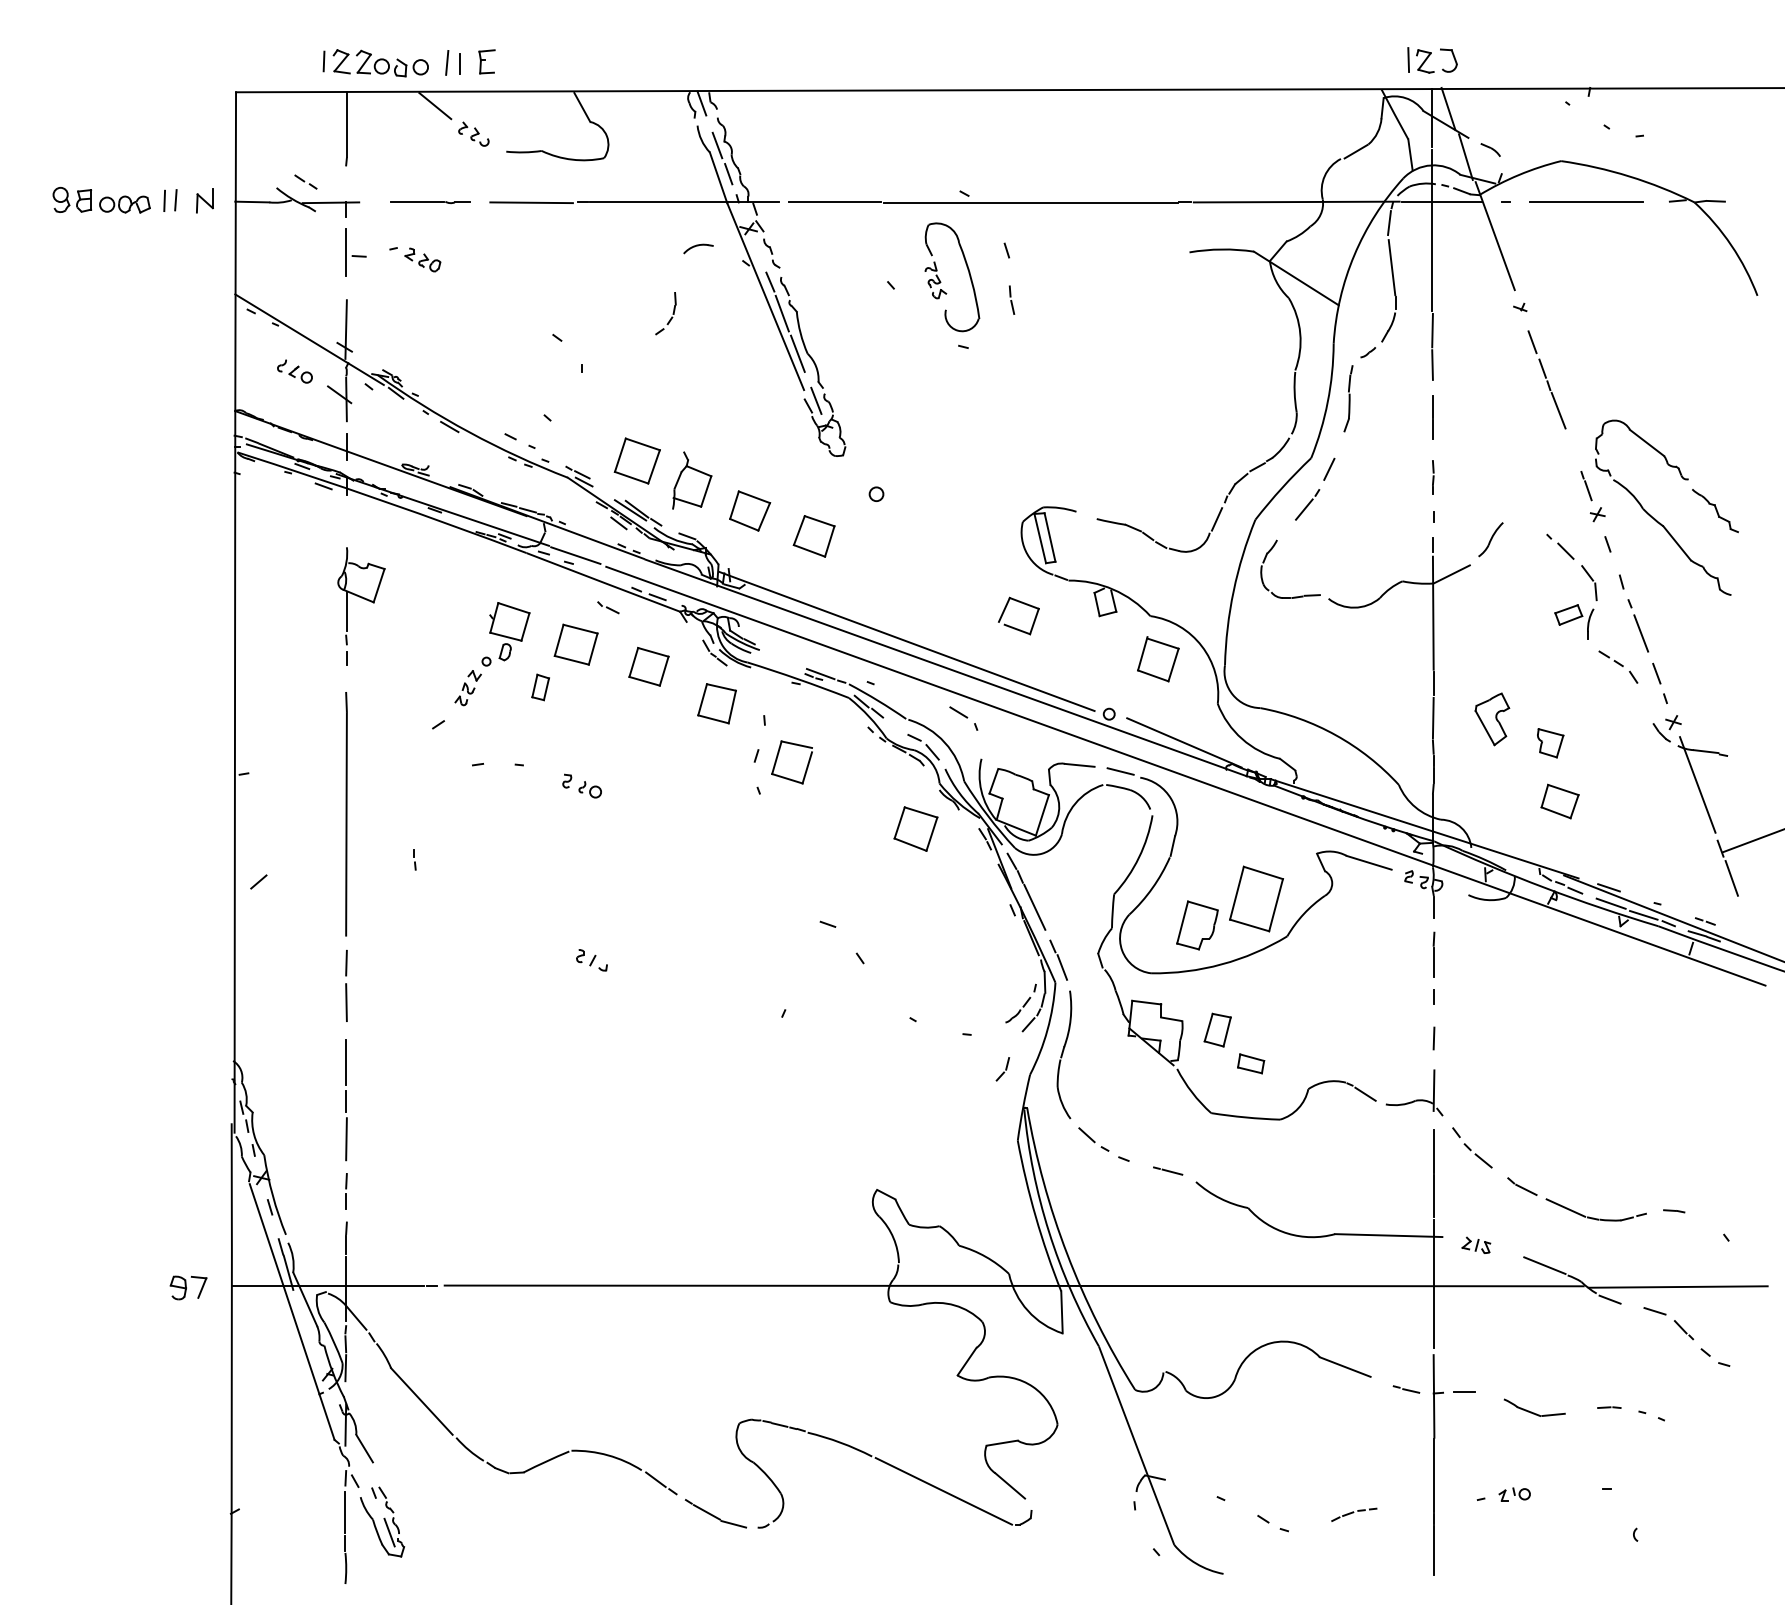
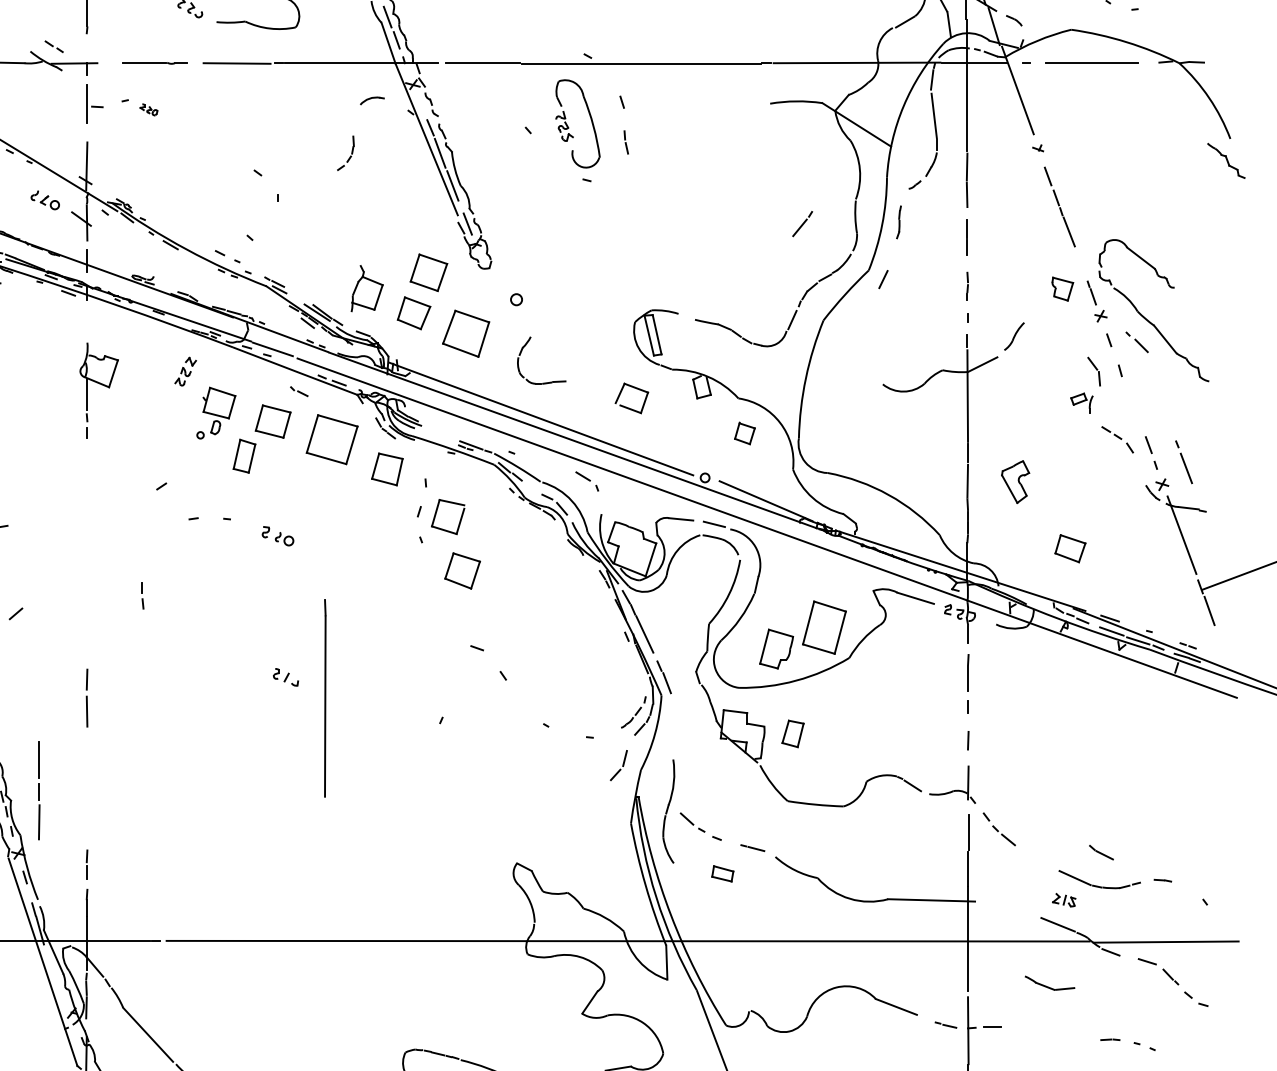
part: (422, 259) -> (148, 109), size x0.6
part: (1348, 398) -> (898, 222), size x0.6
part: (636, 460) -> (428, 272), moved
line: (1307, 504) -> (802, 223), moved
part: (1715, 511) -> (1226, 161), moved
part: (813, 536) -> (465, 333), size x1.4
part: (1560, 546) -> (1137, 342), moved
part: (1266, 558) -> (522, 351), moved
part: (1574, 621) -> (1082, 402), size x0.7
line: (1638, 625) -> (1184, 461), moved
part: (1158, 659) -> (745, 433), size x0.6
part: (648, 666) -> (331, 439), size x1.6
part: (540, 687) -> (244, 456), size x1.6
part: (467, 688) -> (185, 372), moved
part: (1550, 743) -> (1062, 289), moved
line: (346, 814) -> (325, 698), moved
part: (915, 828) -> (462, 570), moved
part: (414, 859) -> (142, 595), size x1.6
part: (1064, 1054) -> (668, 811), moved
part: (1251, 1063) -> (723, 873), moved
part: (1002, 1069) -> (618, 765), size x1.6
line: (346, 1100) -> (39, 790), moved
part: (1522, 1186) -> (1101, 852), moved
part: (1476, 1244) -> (1064, 899), moved
part: (1534, 1407) -> (1049, 982), moved

